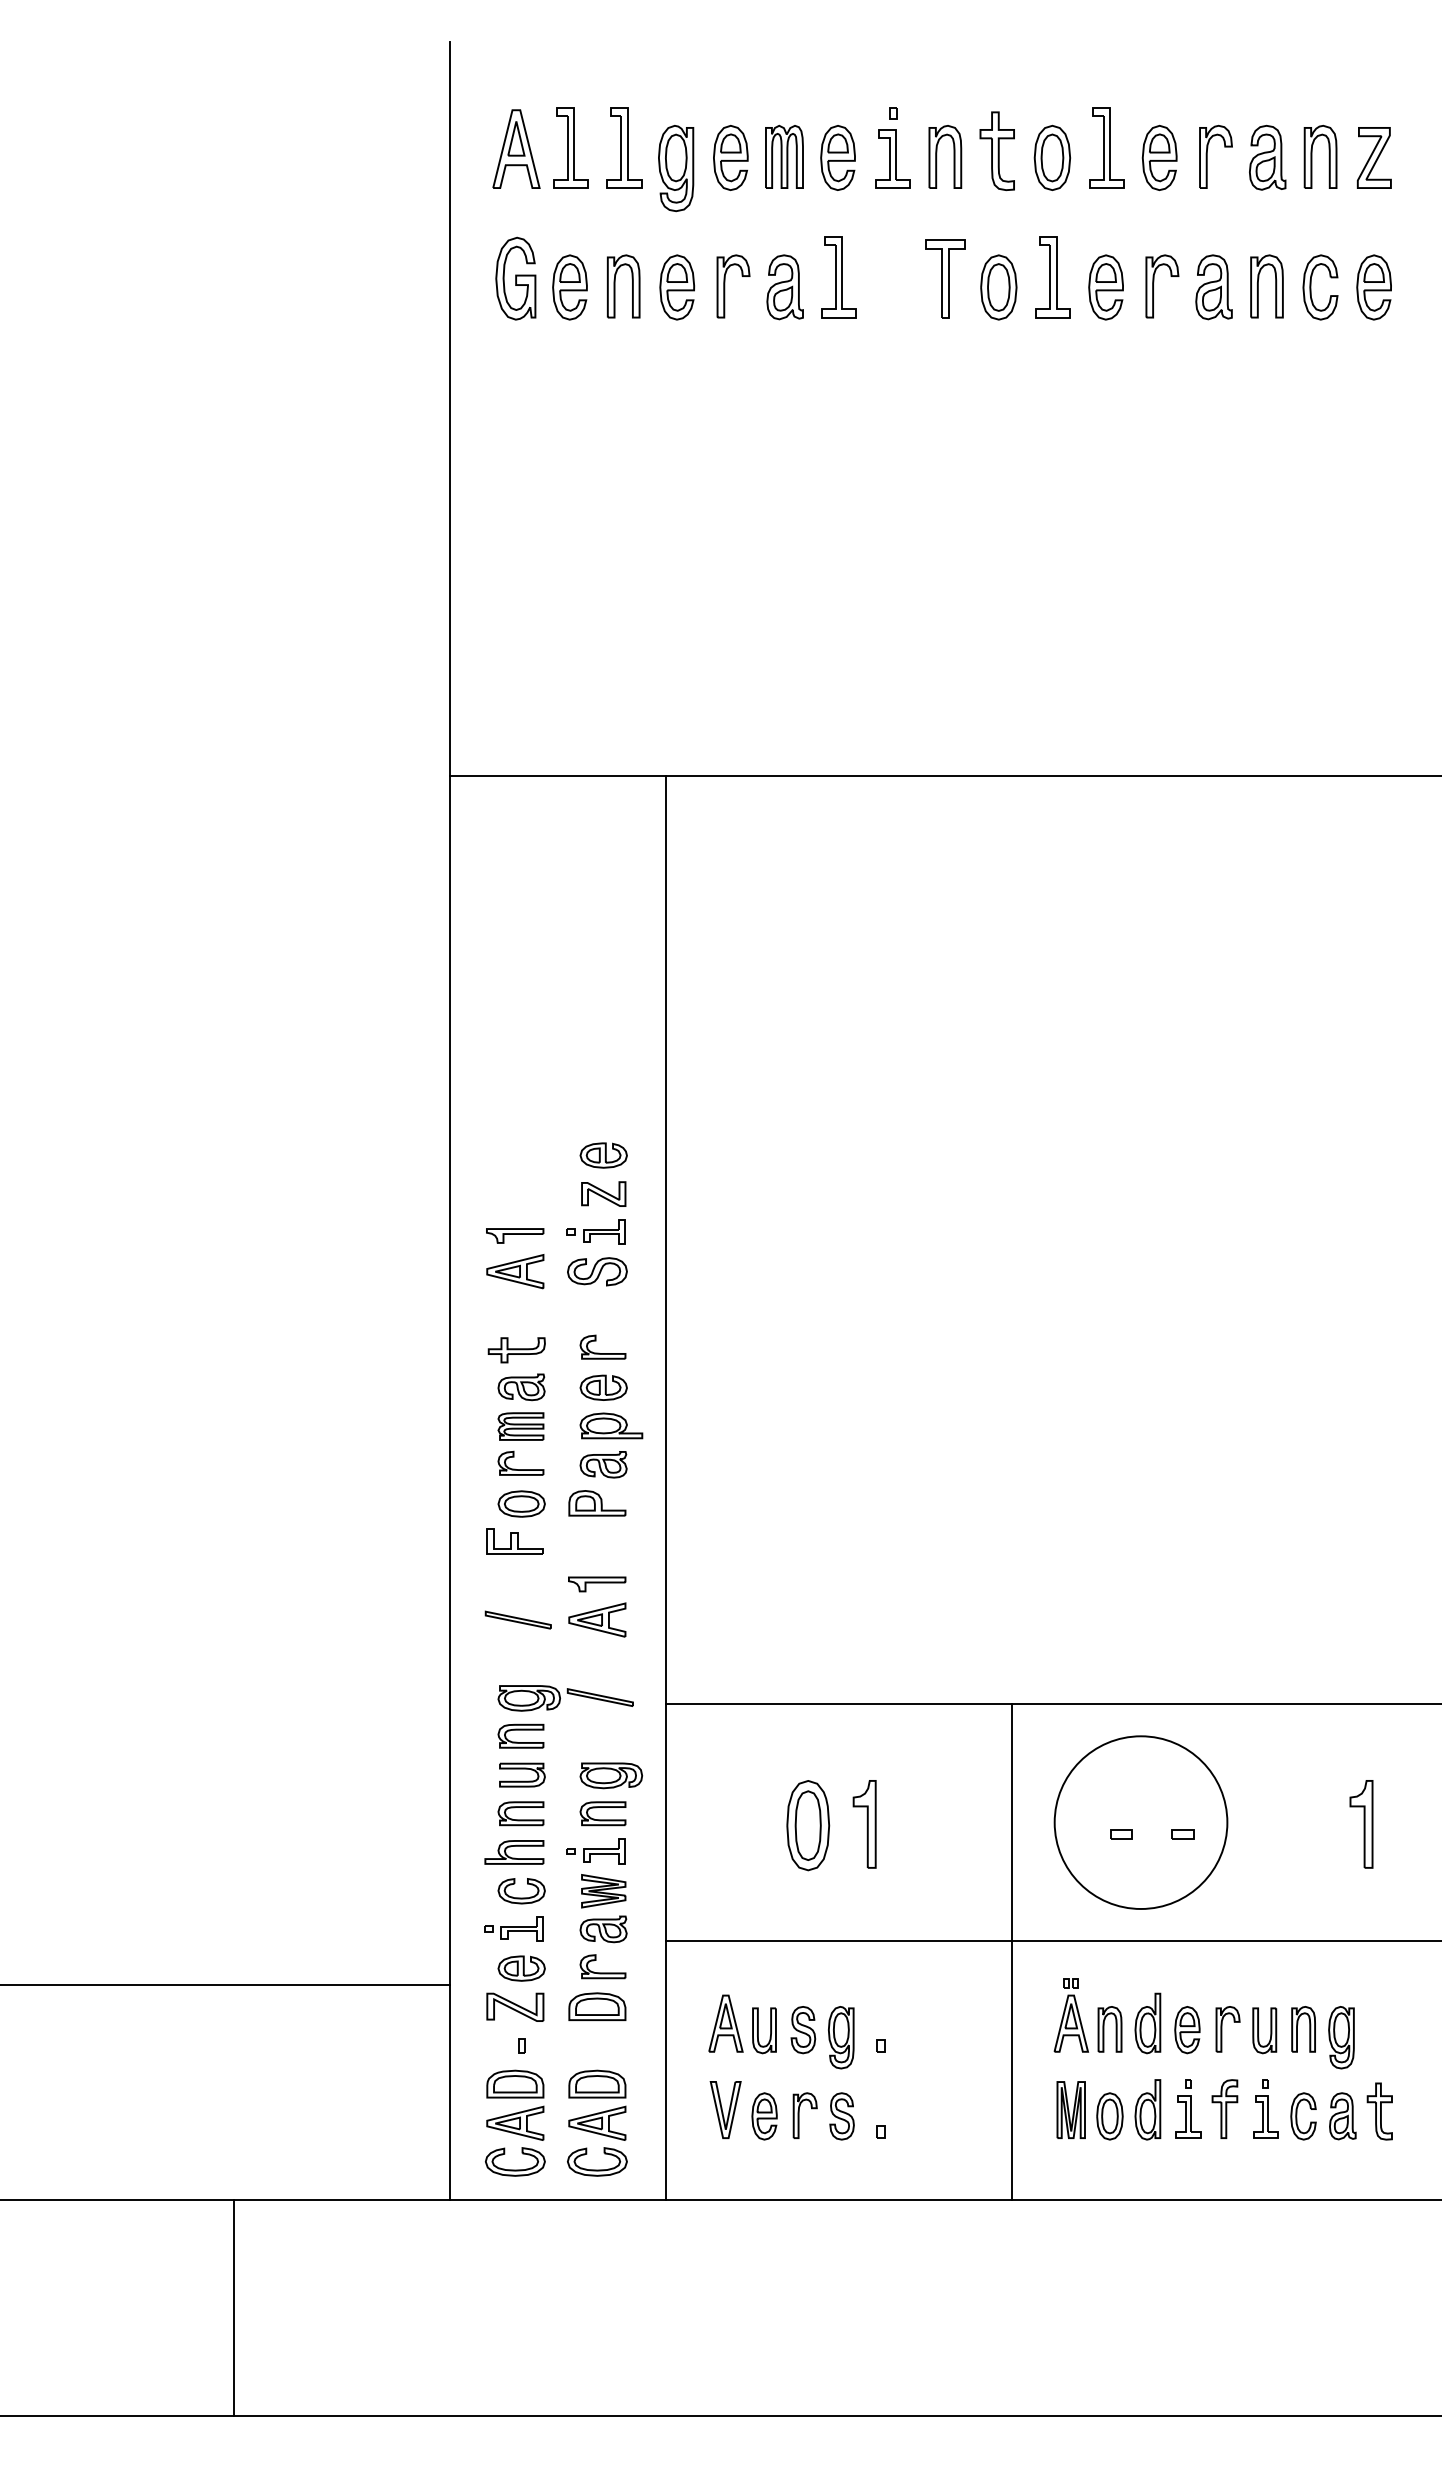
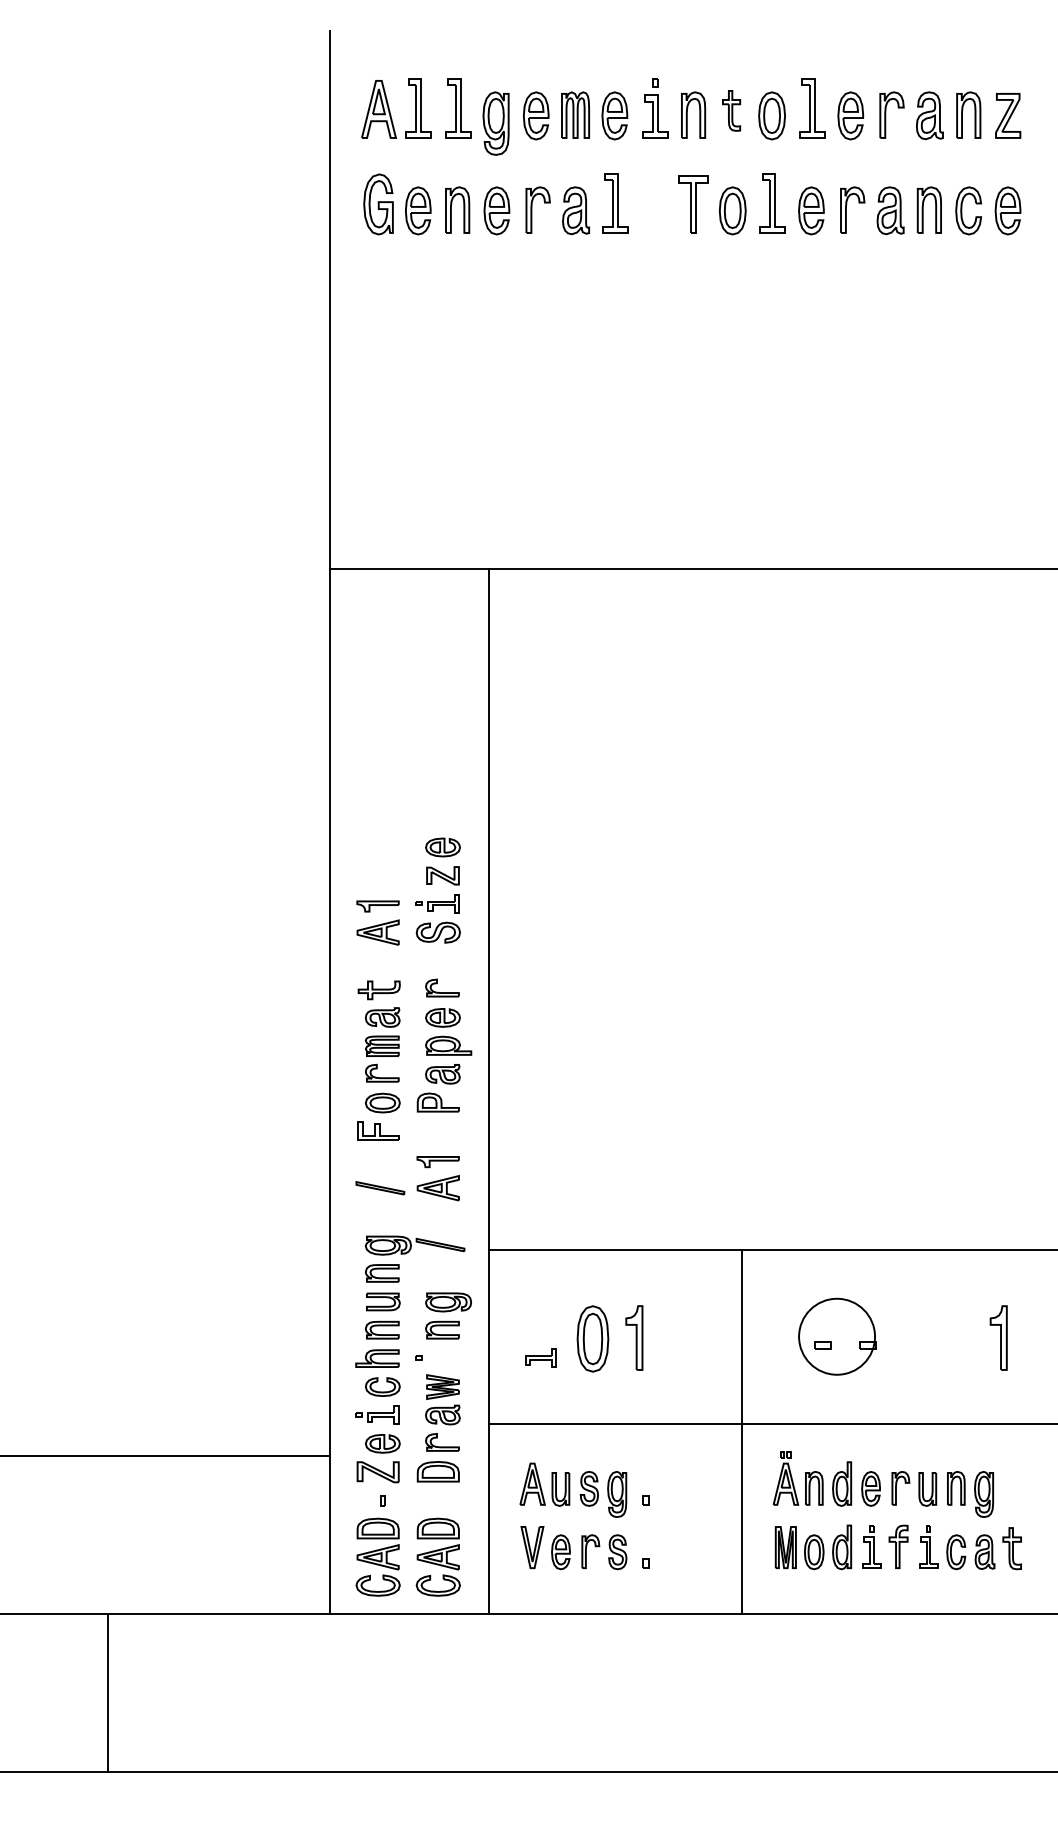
part: (996, 150) -> (731, 110), size x0.7
circle: (1140, 1822) -> (836, 1336), size x0.6
part: (604, 1851) -> (541, 1357), moved
line: (234, 2308) -> (108, 1693), moved

